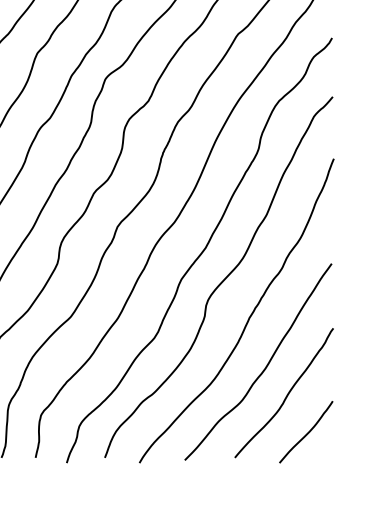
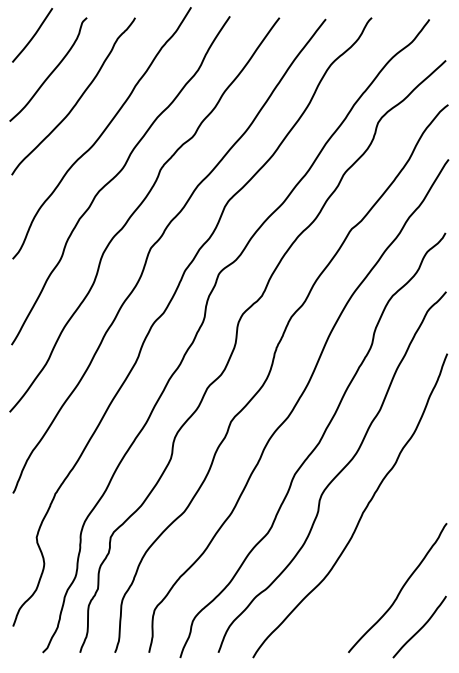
curve: (266, 365) -> (379, 560), removed

